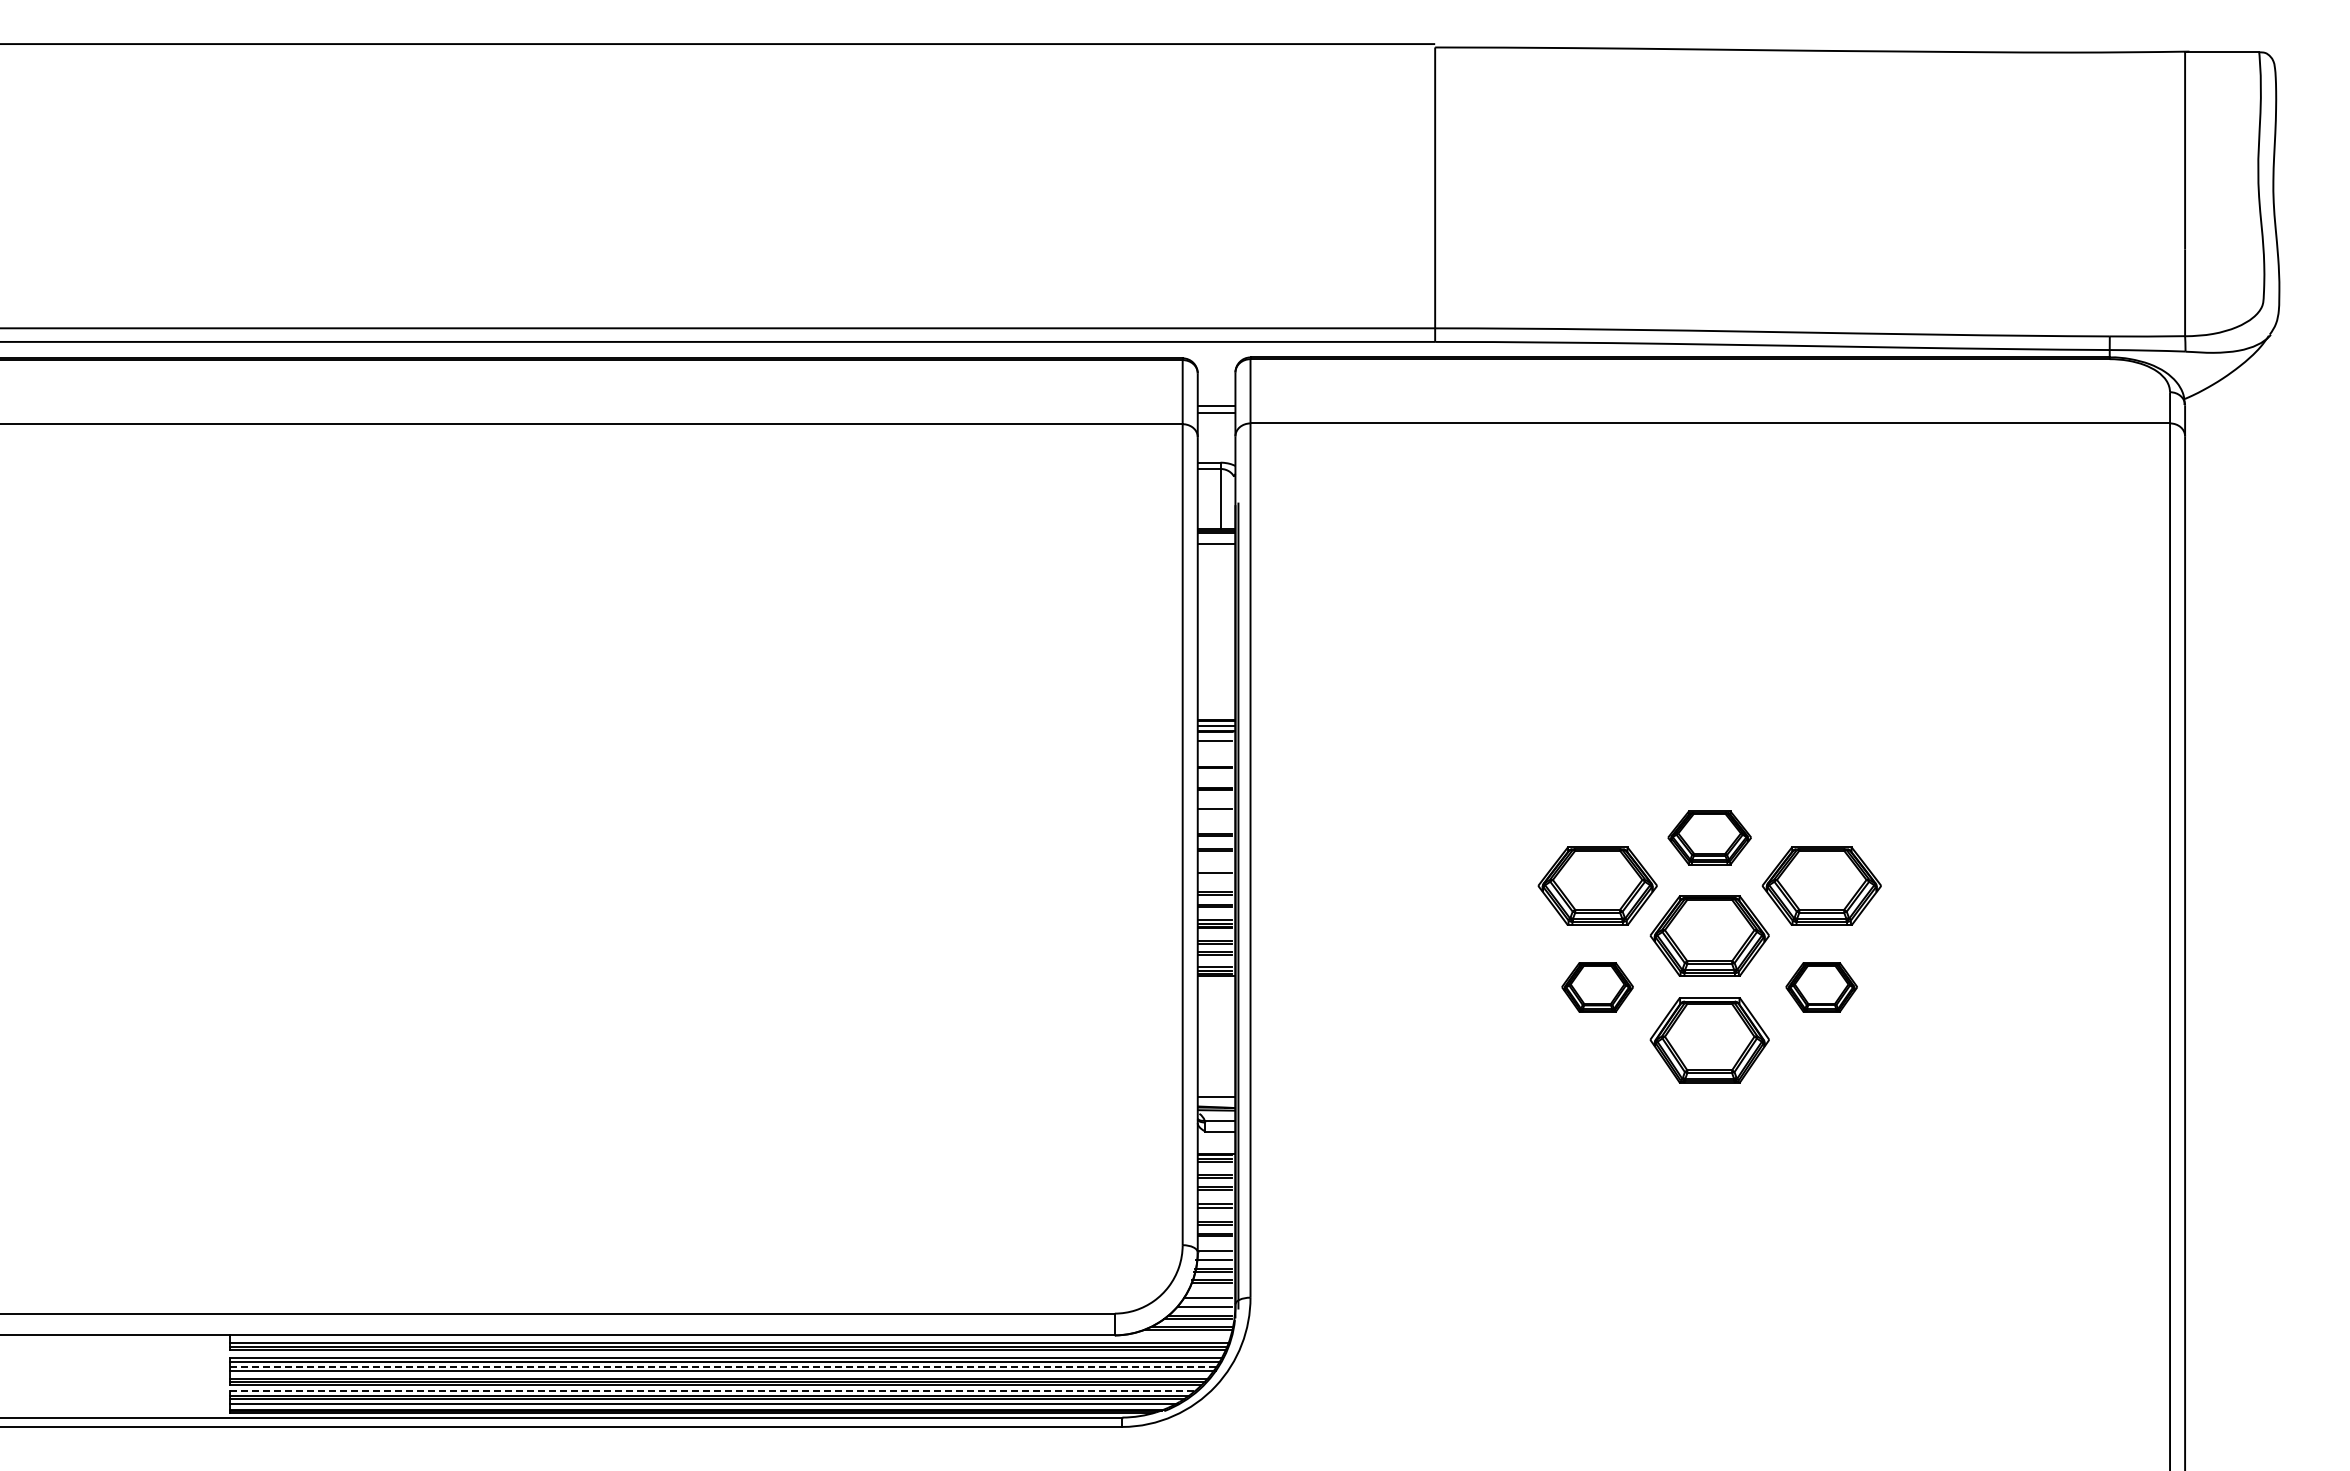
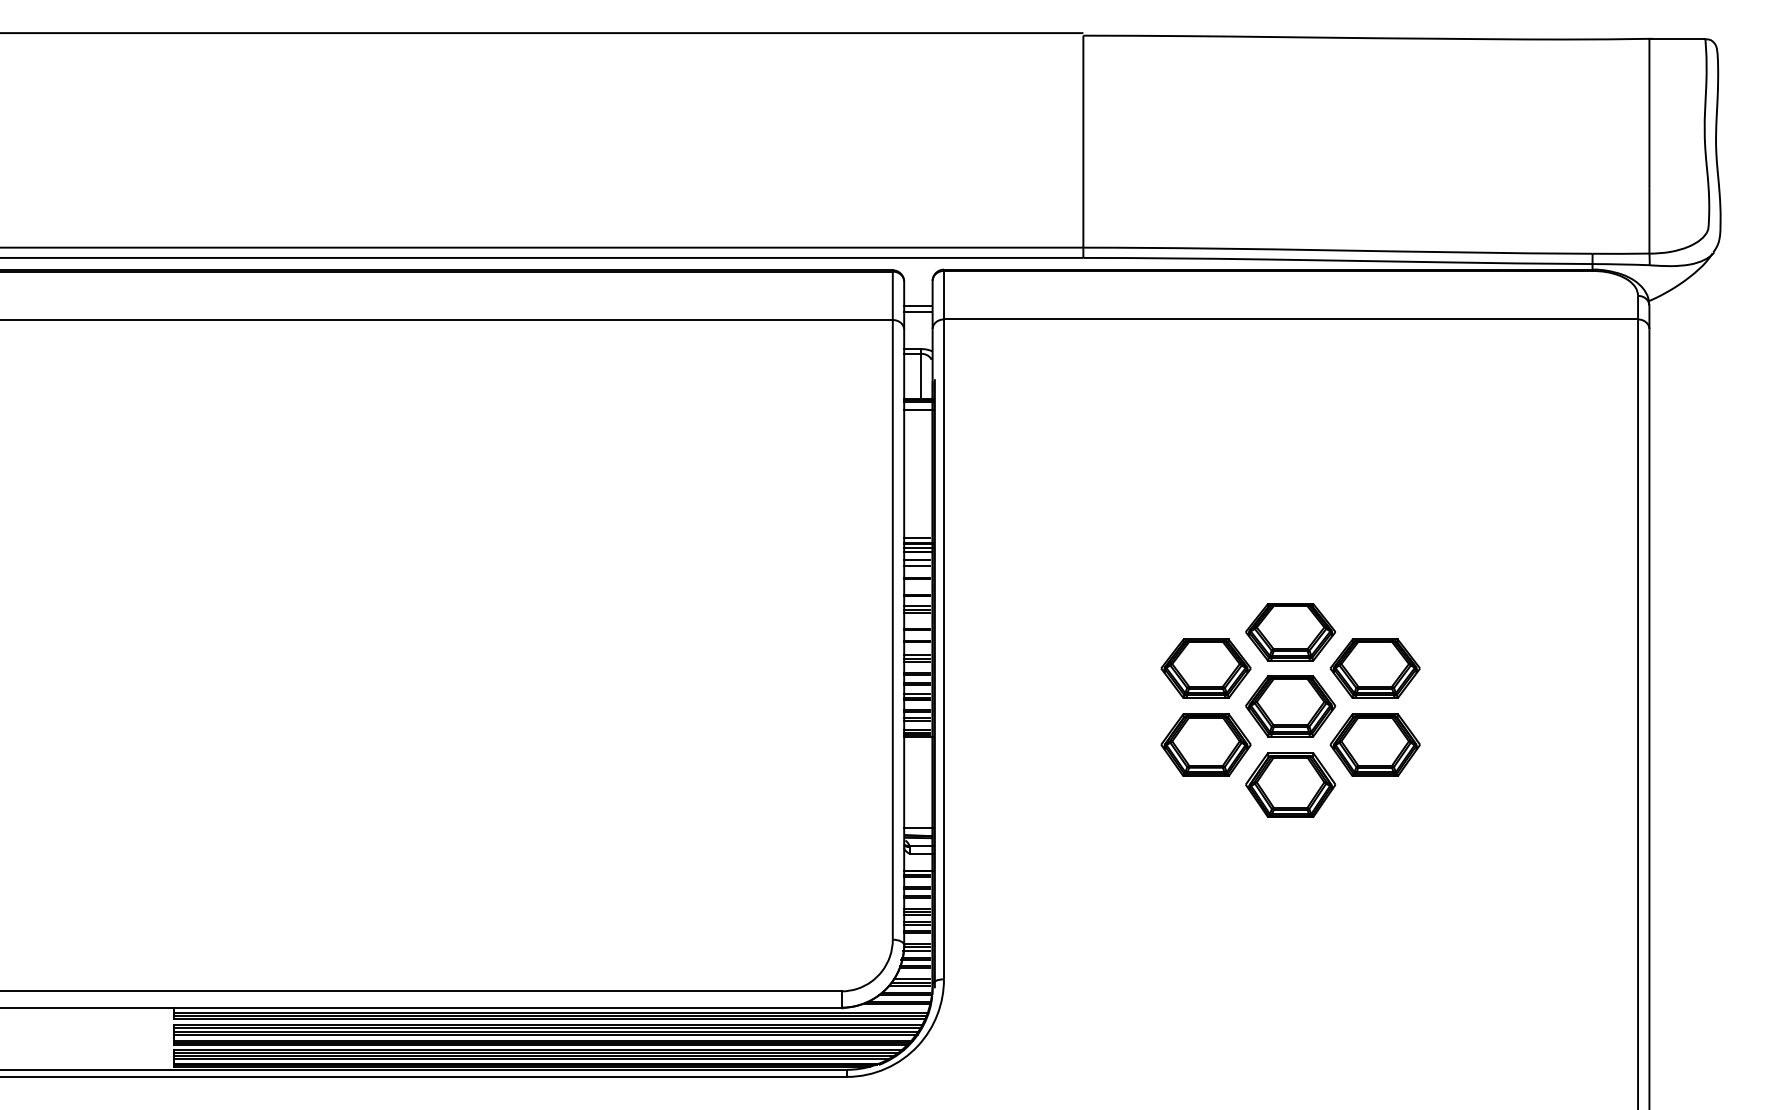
line: (1214, 713) -> (916, 538), added
line: (1214, 749) -> (916, 565), added
line: (1214, 802) -> (916, 605), added
line: (1214, 812) -> (916, 613), added
part: (1709, 837) -> (1290, 631), size x1.43
line: (1214, 868) -> (916, 655), added
line: (1214, 876) -> (916, 661), added
part: (1597, 987) -> (1205, 745), size x1.67
part: (1821, 987) -> (1374, 745), size x1.67
line: (1214, 1212) -> (916, 915), added
line: (1214, 1255) -> (916, 947), added
line: (1206, 1302) -> (910, 982), added
line: (723, 1366) -> (546, 1031), dashed -> solid
line: (713, 1390) -> (538, 1049), dashed -> solid

